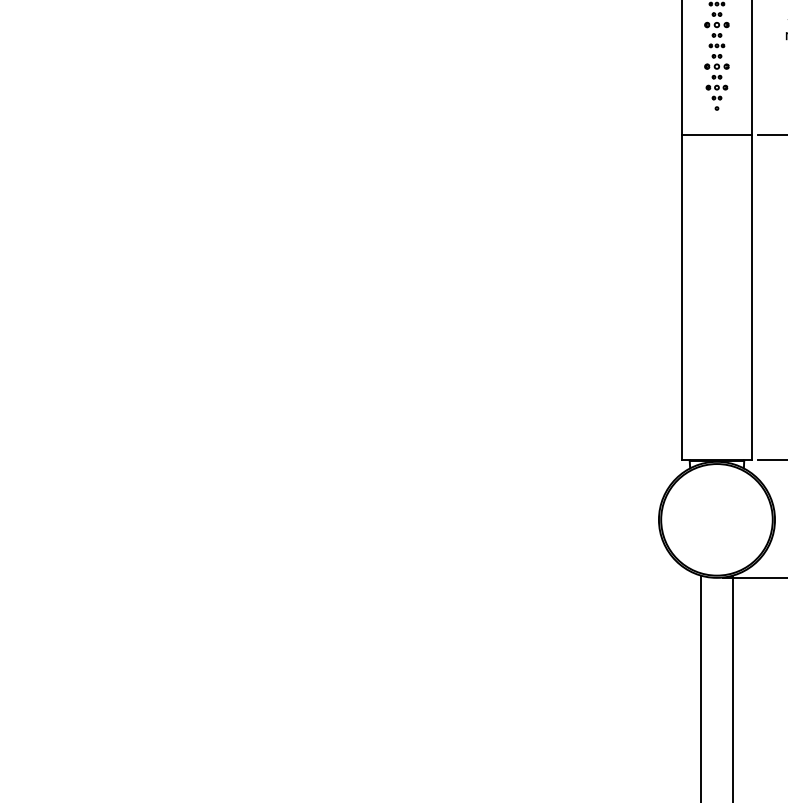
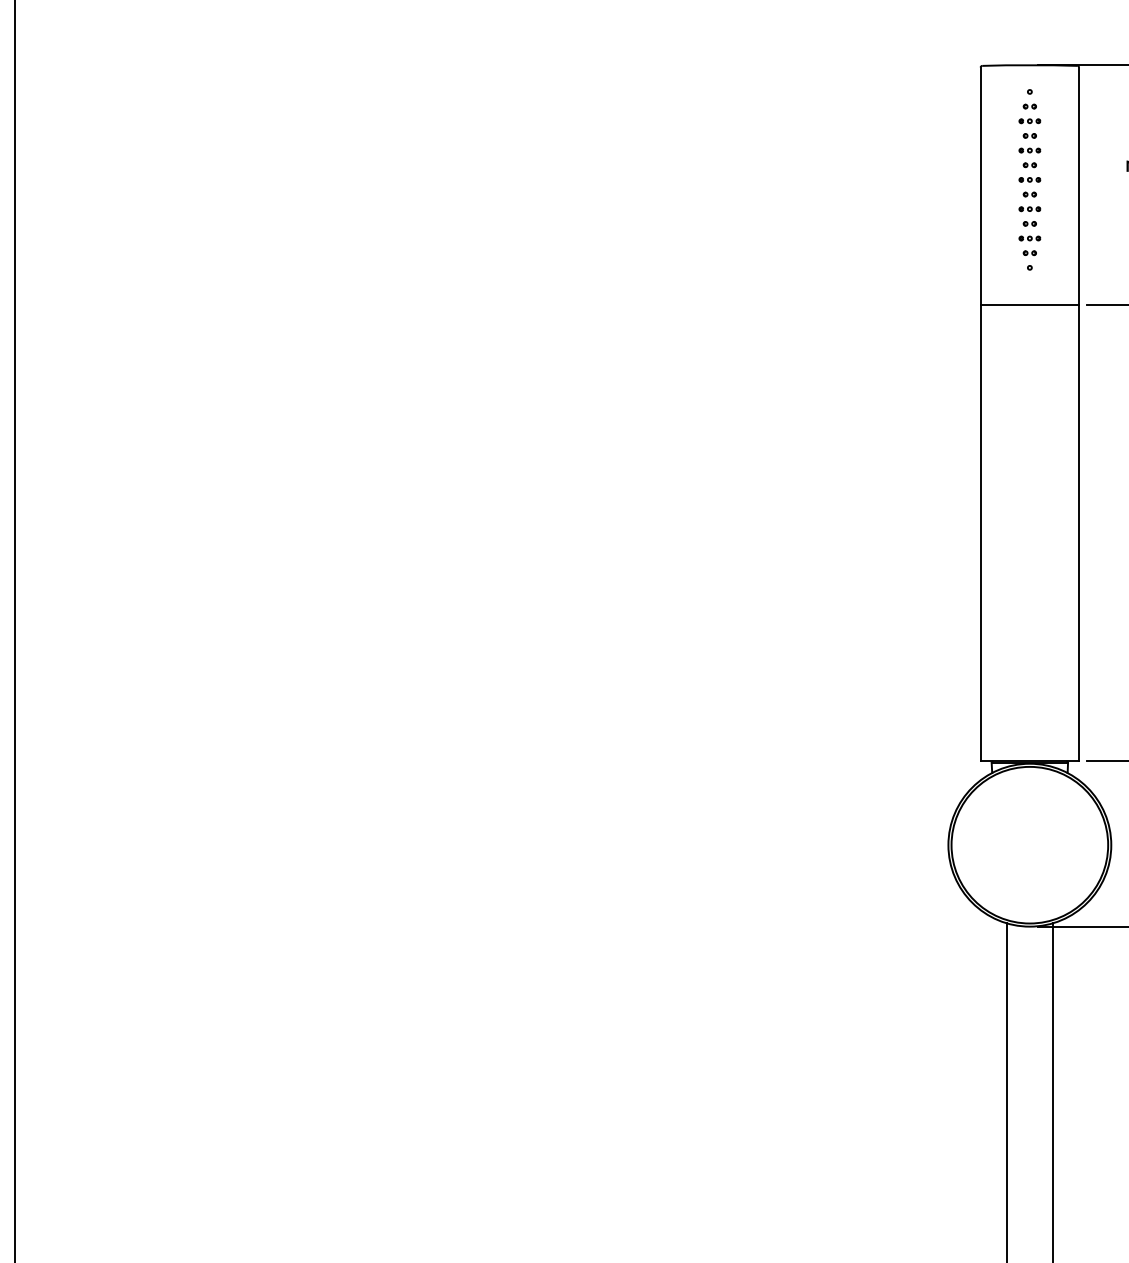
part: (716, 24) -> (1029, 150), size x0.62
part: (716, 66) -> (1029, 209), size x0.62
part: (716, 87) -> (1029, 238), size x0.71

